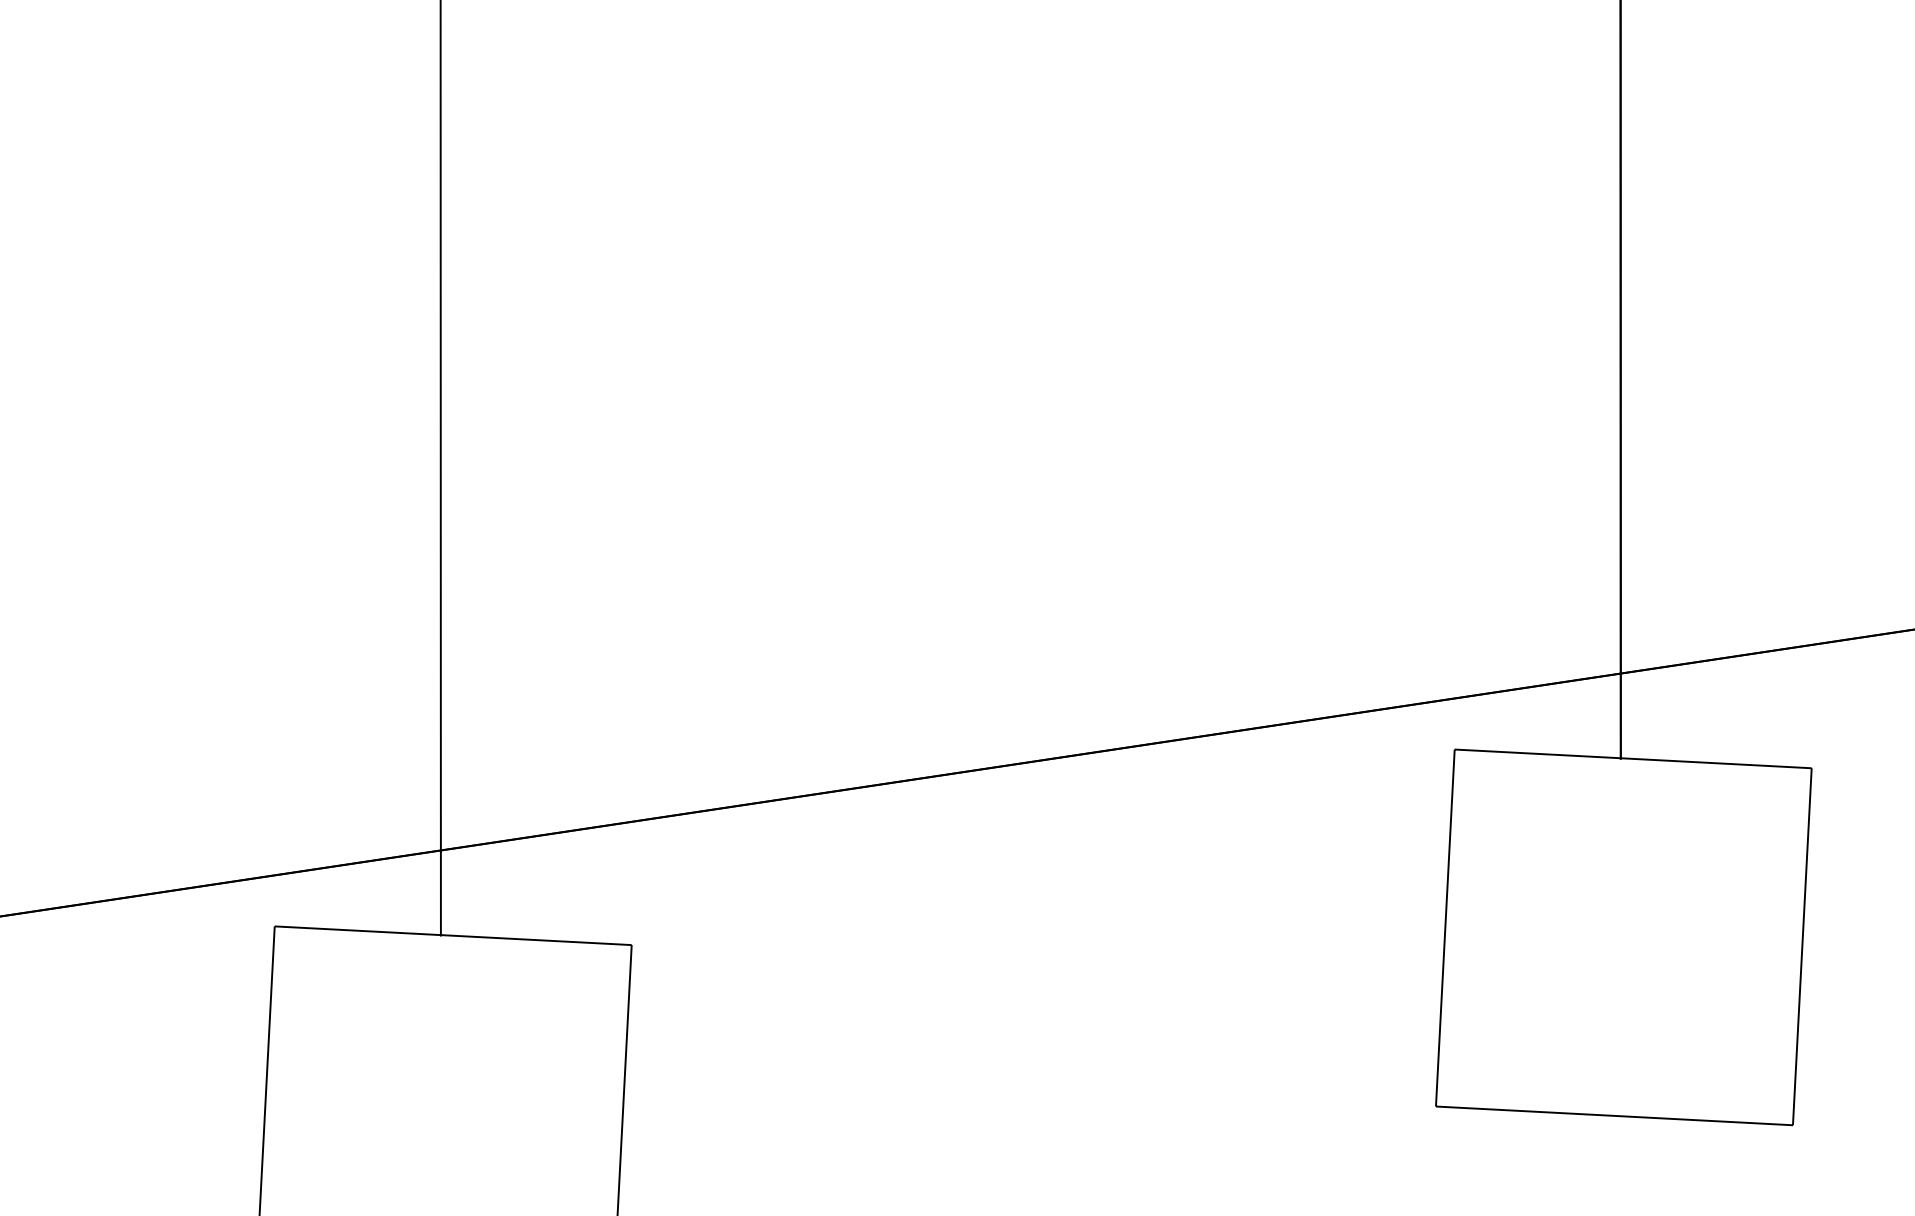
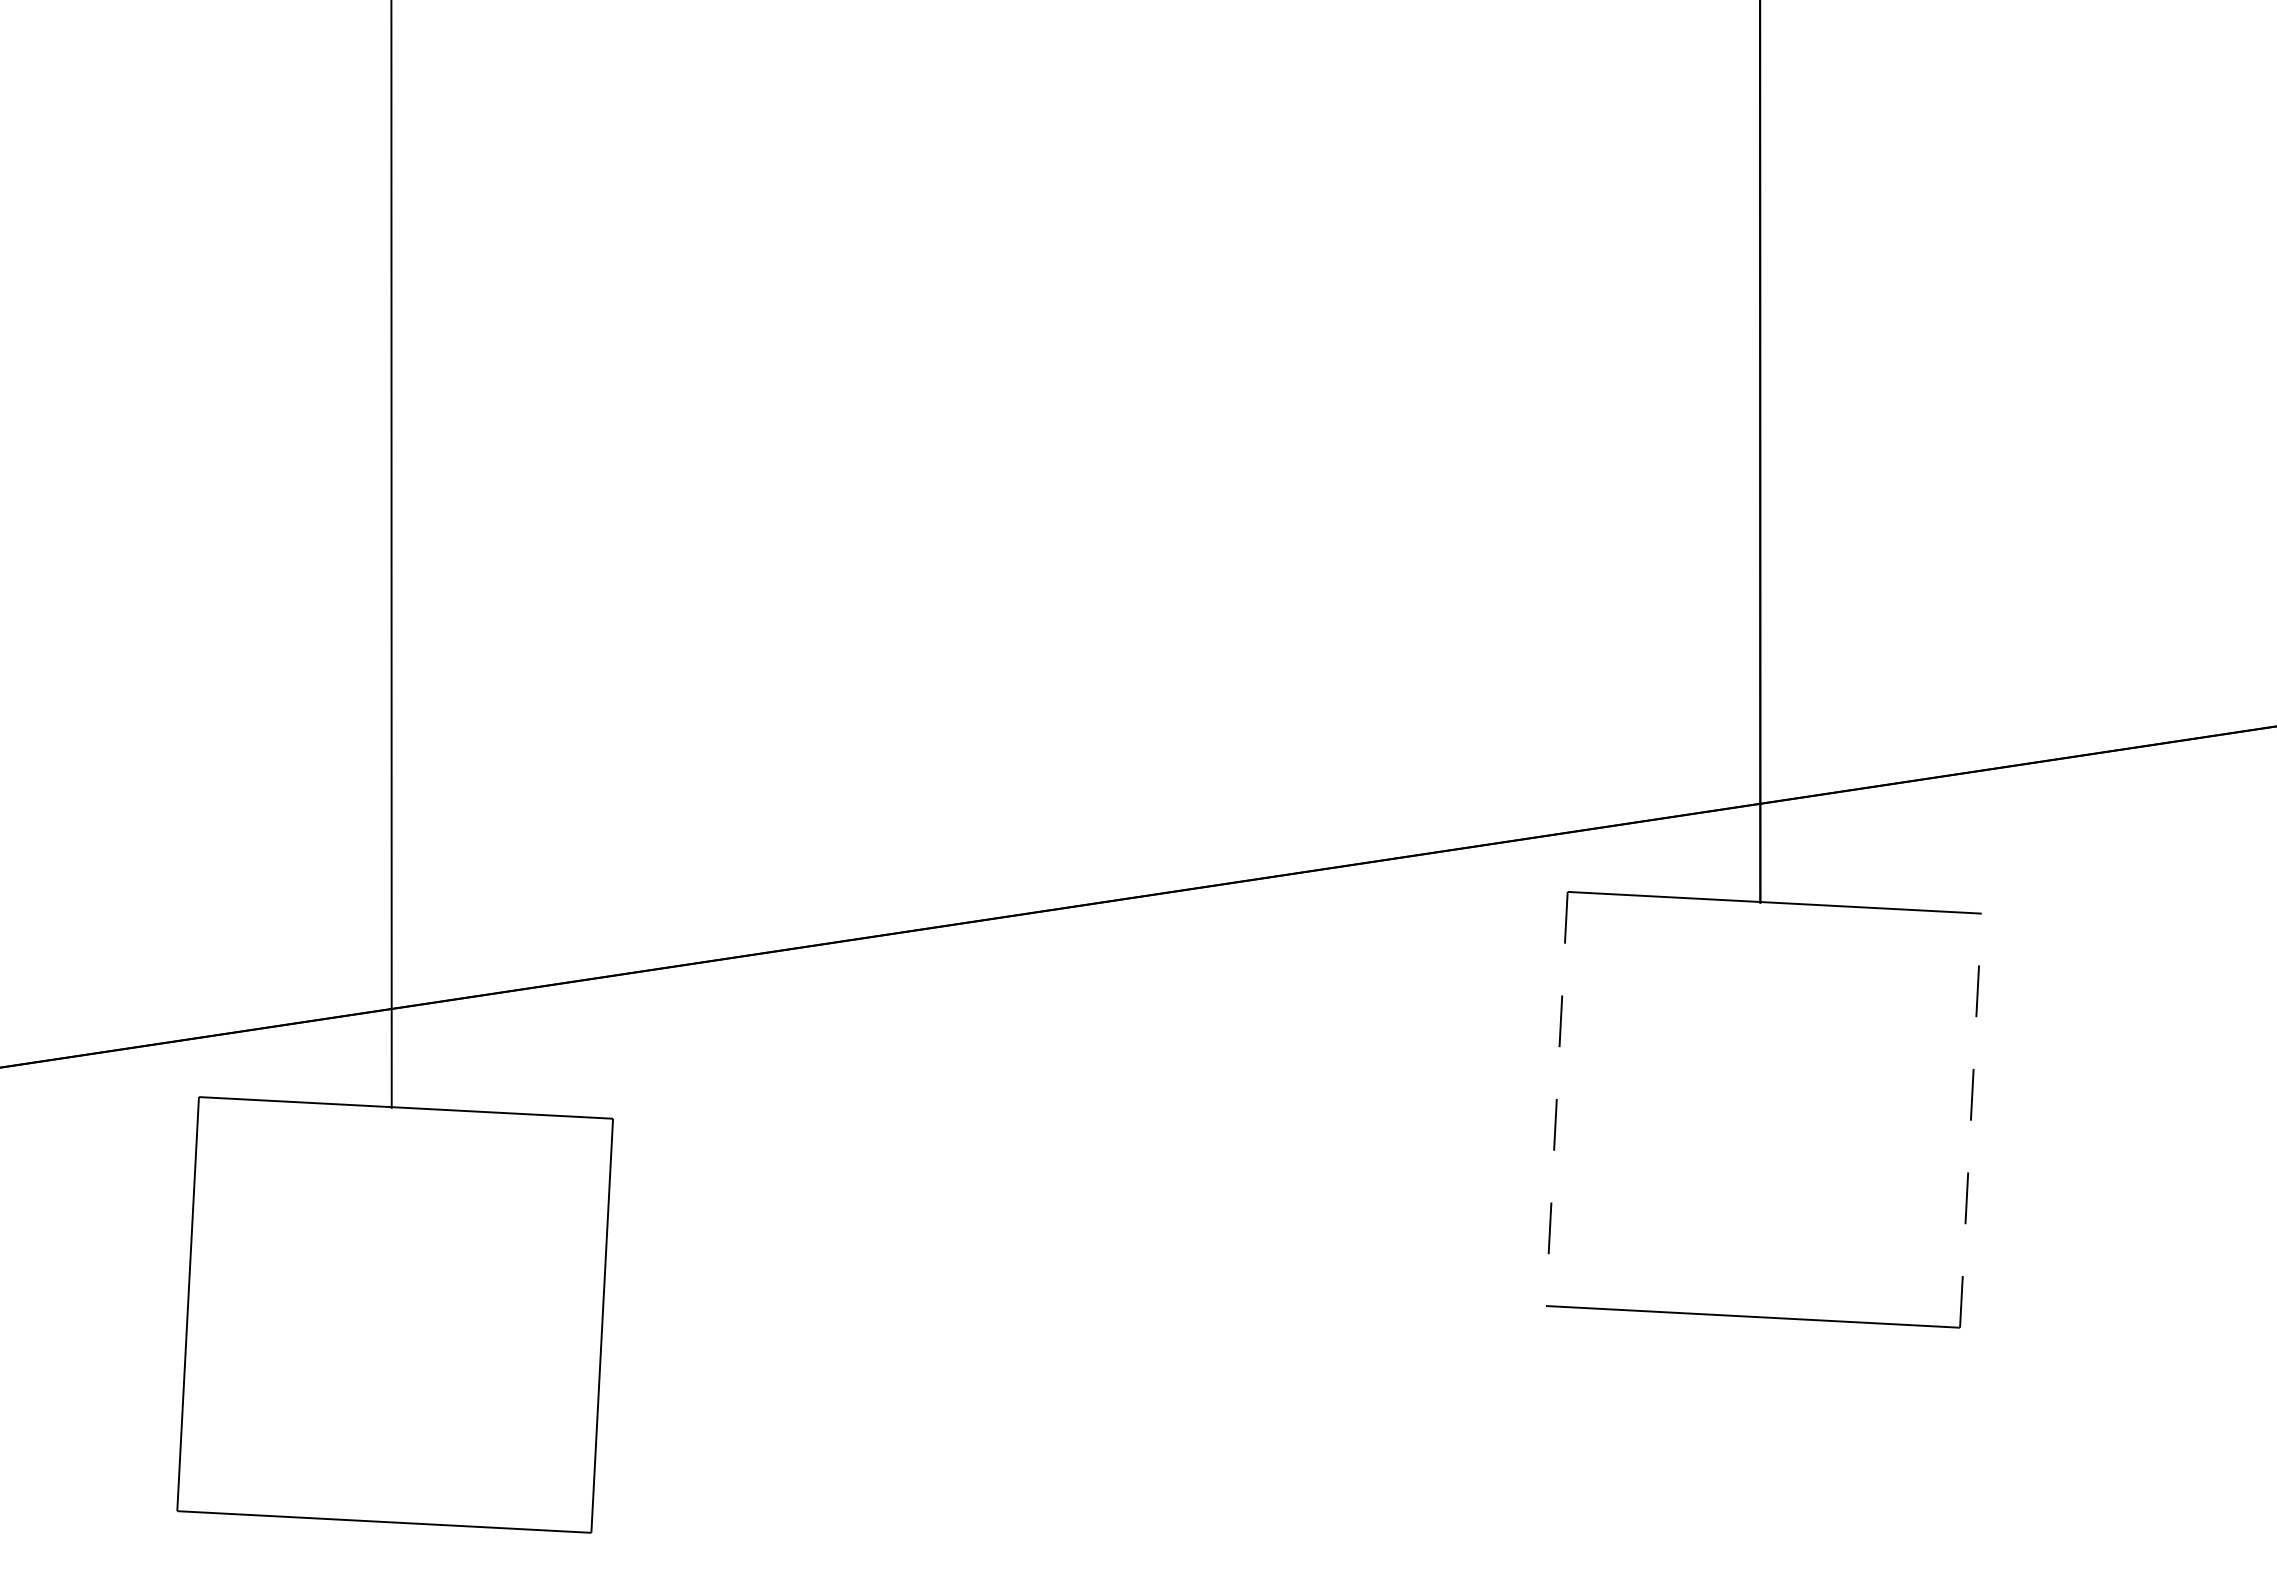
line: (1445, 928) -> (1556, 1099), solid -> dashed
line: (1801, 946) -> (1970, 1120), solid -> dashed

